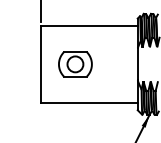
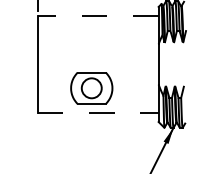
line: (89, 25) -> (98, 15), solid -> dashed
part: (75, 64) -> (91, 88), moved
line: (90, 103) -> (99, 113), solid -> dashed

